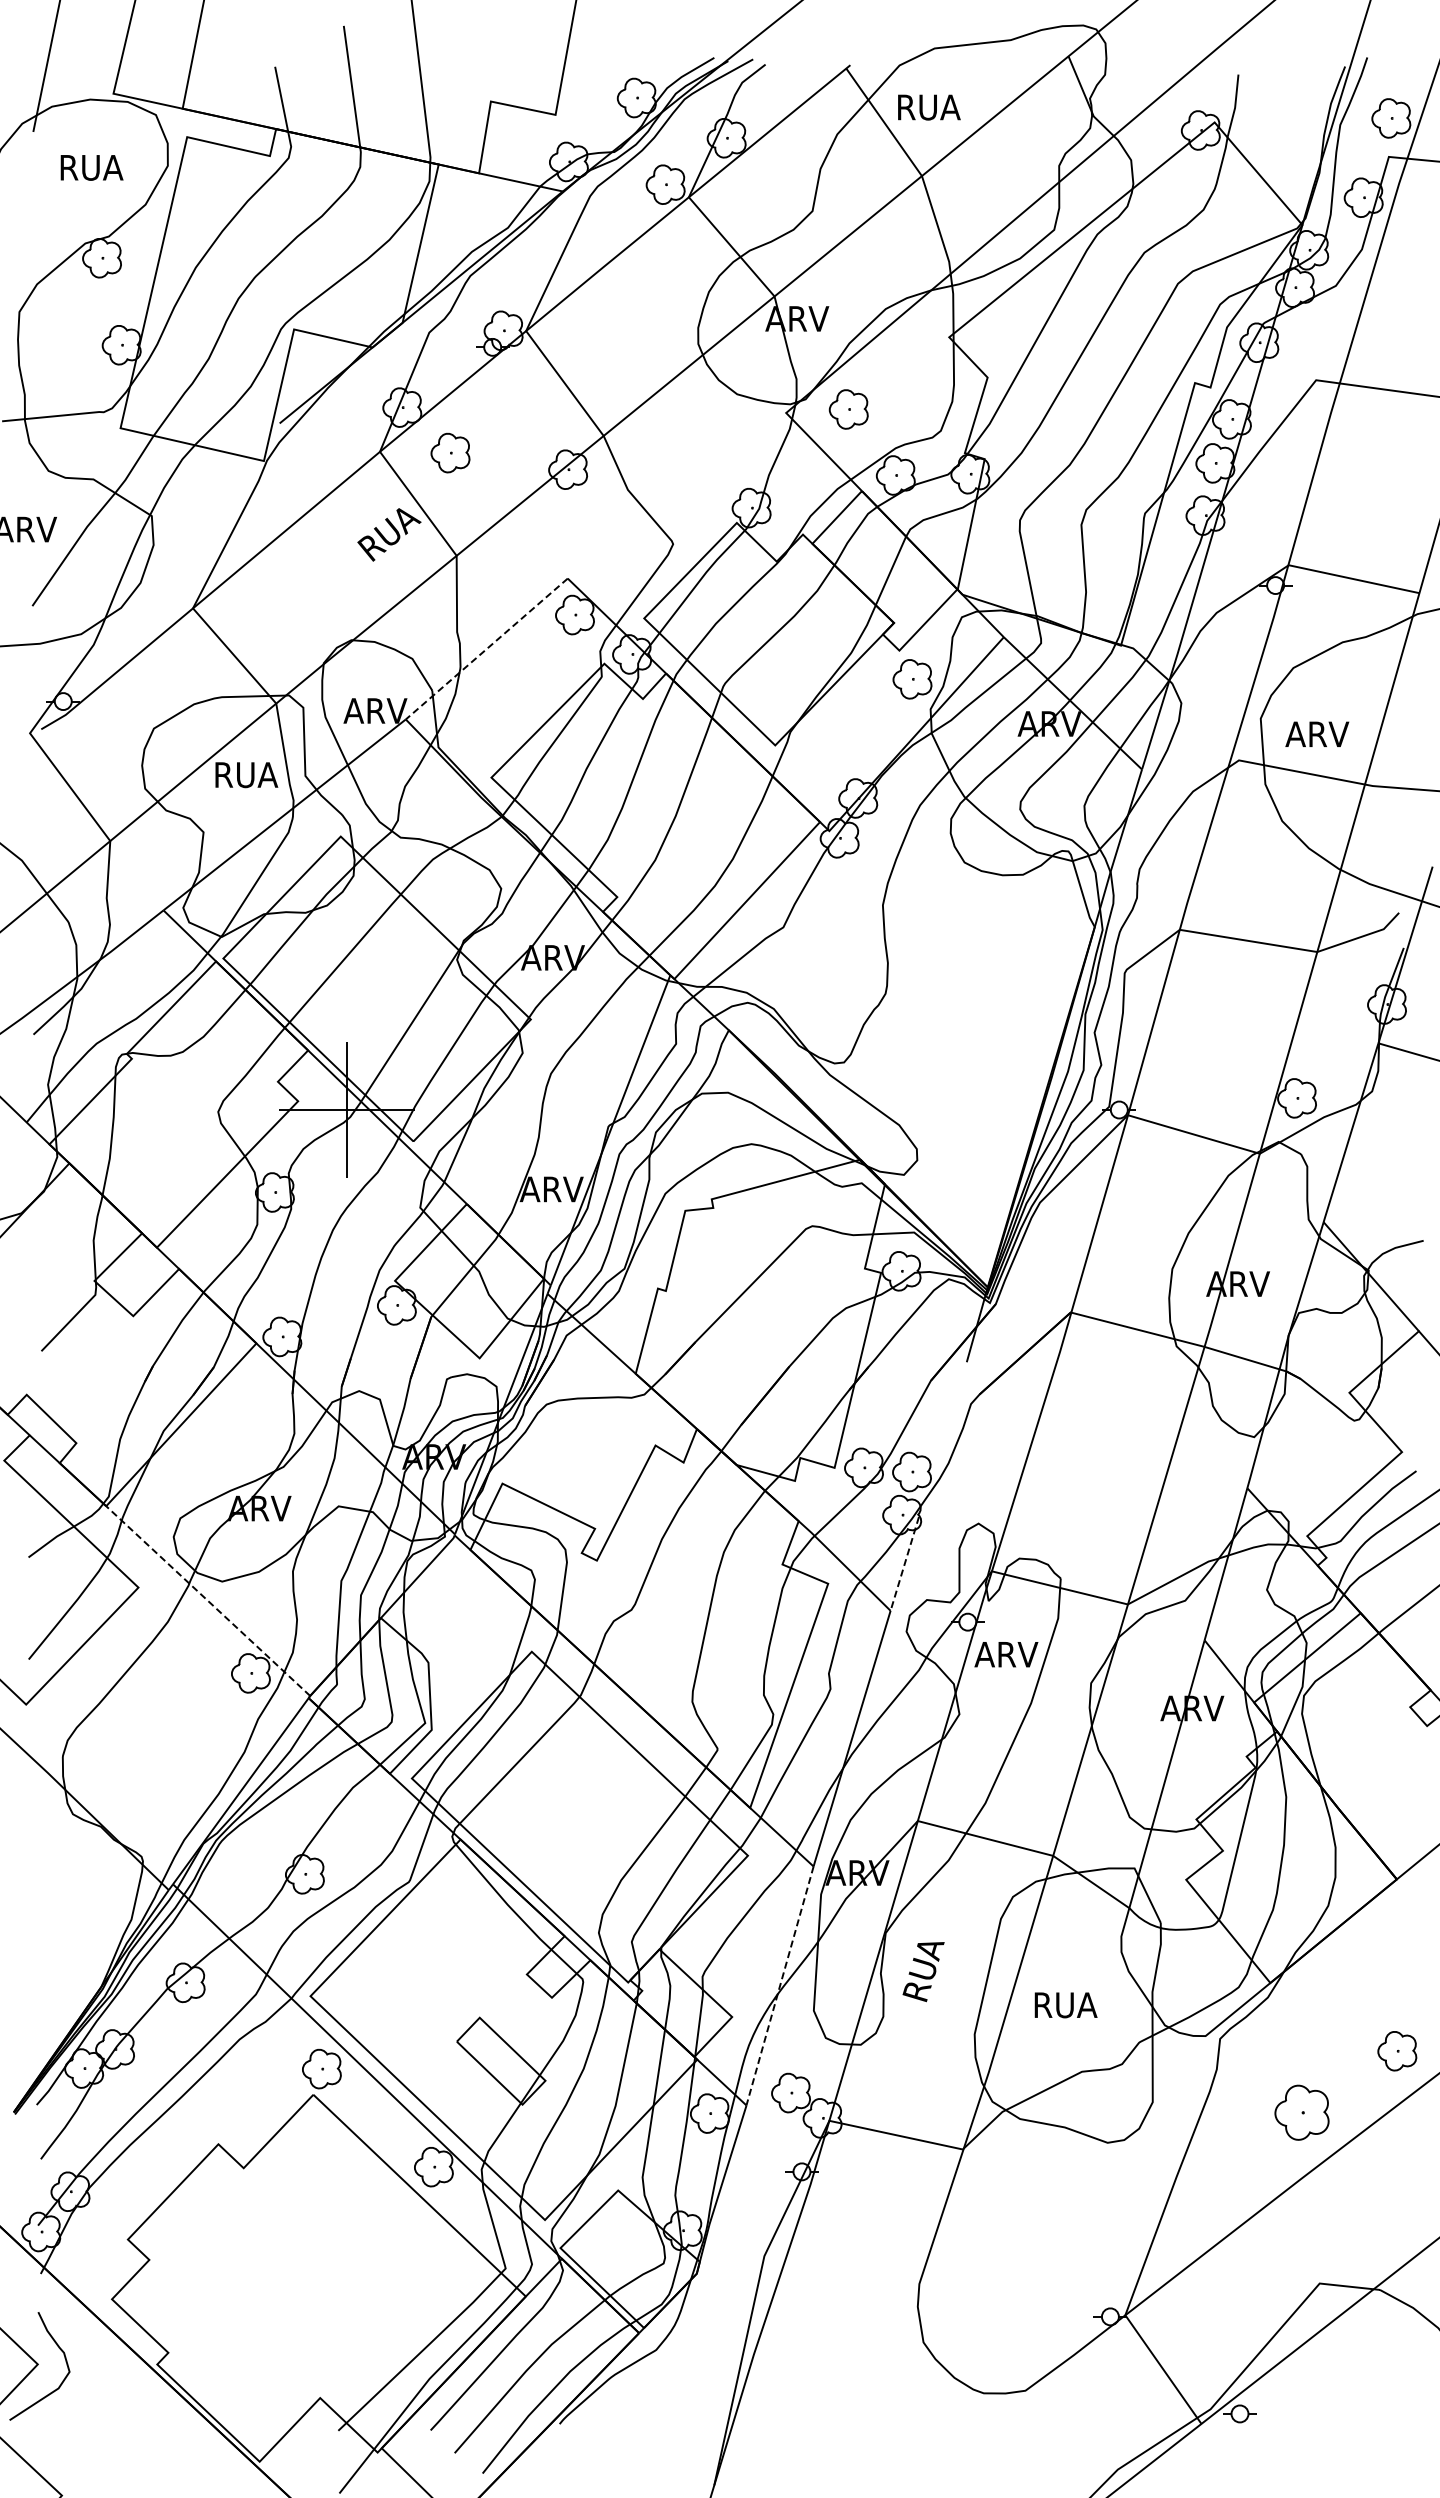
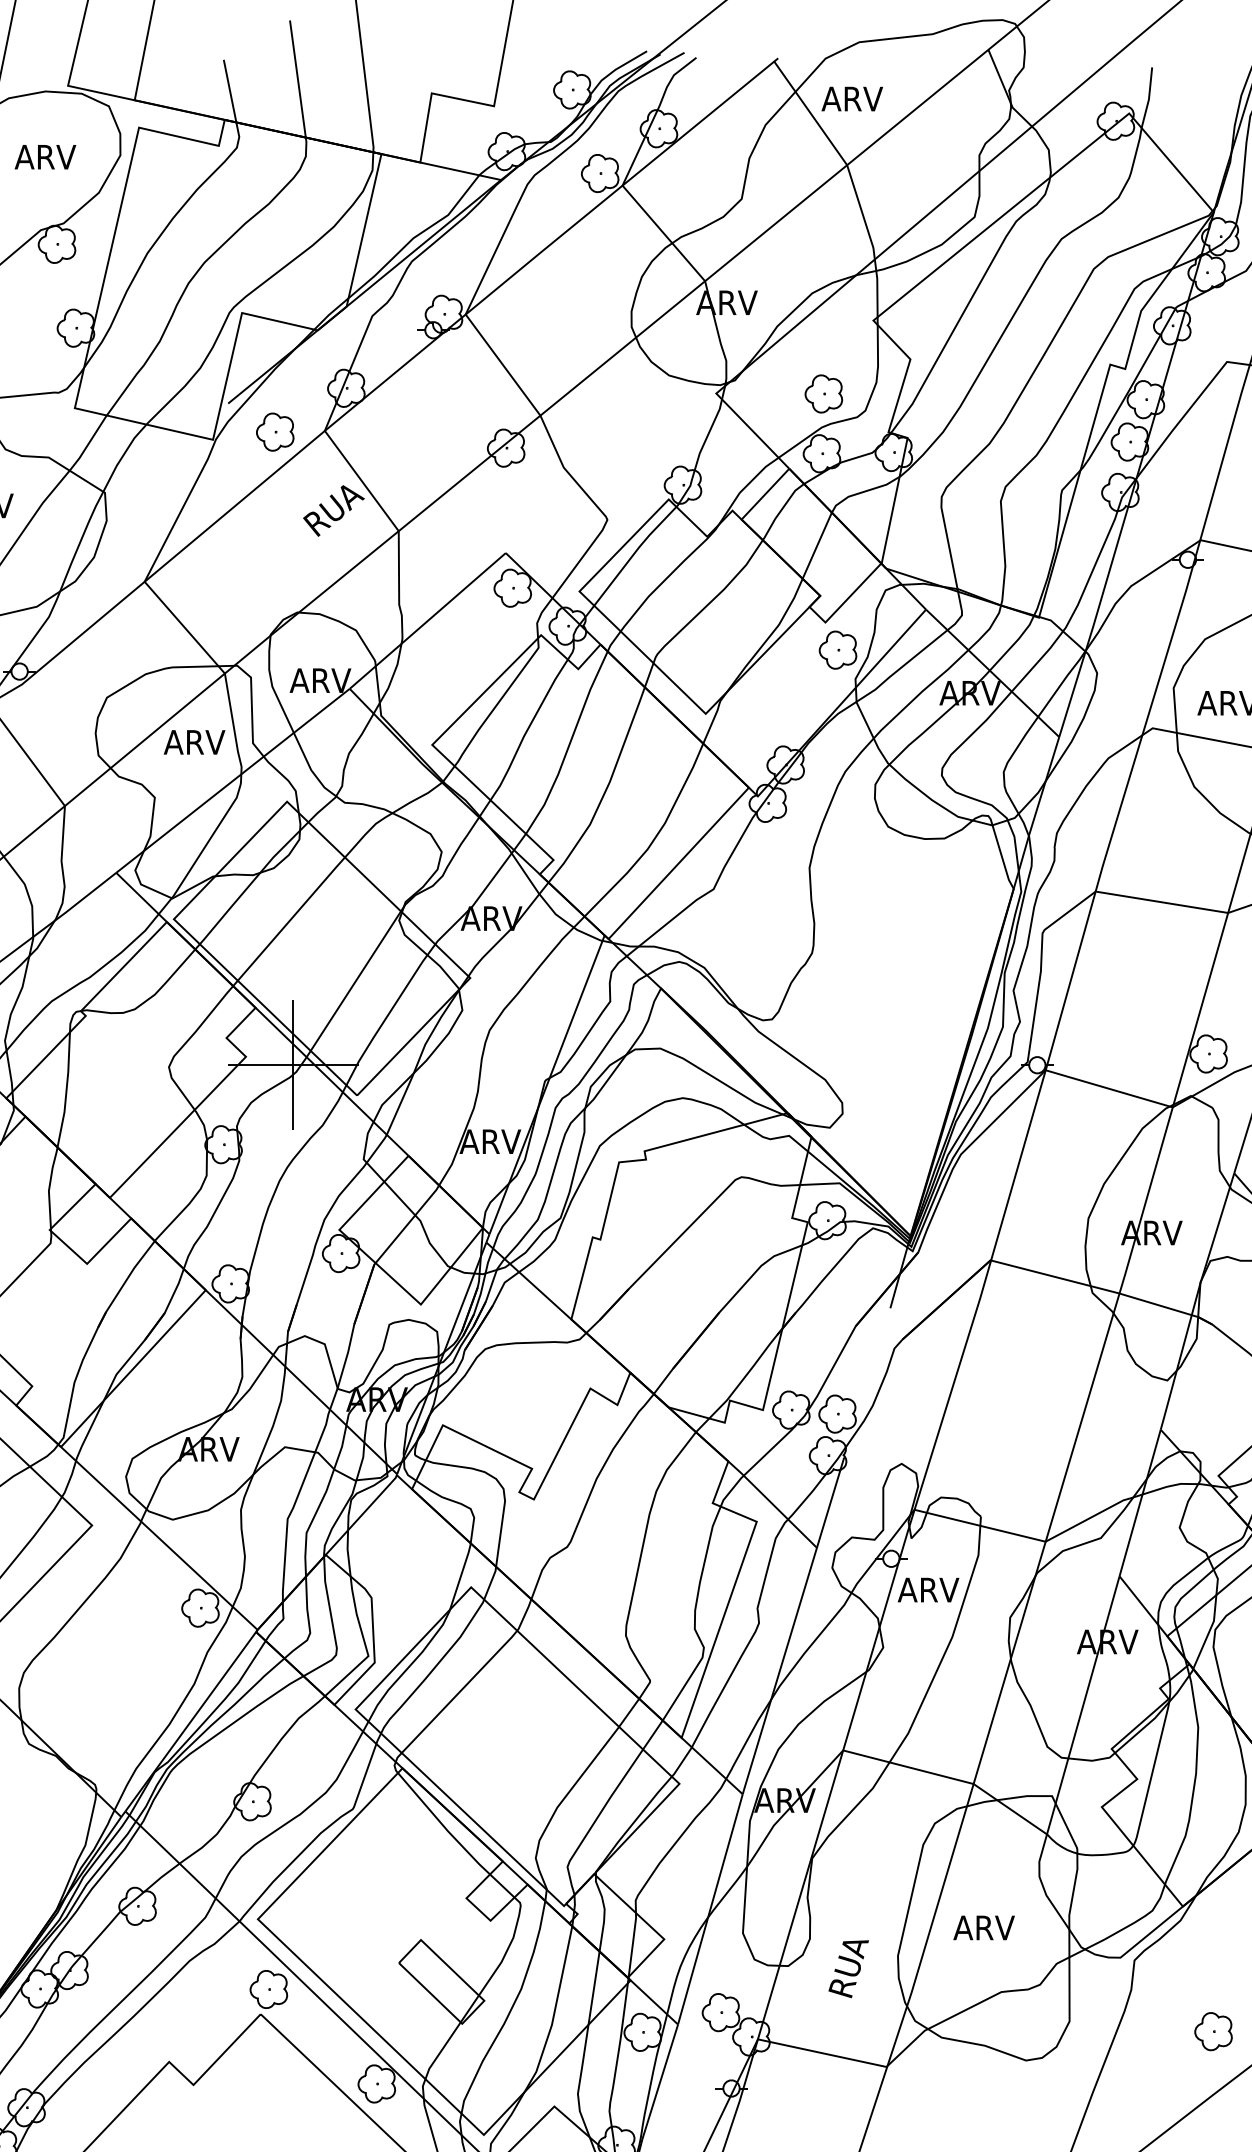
text: (927, 107) -> (852, 99), RUA -> ARV
text: (90, 167) -> (45, 156), RUA -> ARV
part: (848, 409) -> (823, 393), moved
part: (450, 452) -> (275, 431), moved
line: (486, 649) -> (427, 621), dashed -> solid
text: (245, 775) -> (195, 742), RUA -> ARV
line: (904, 1563) -> (830, 1502), dashed -> solid
line: (207, 1600) -> (158, 1537), dashed -> solid
text: (923, 1972) -> (848, 1969), moved
line: (779, 1986) -> (709, 1909), dashed -> solid
text: (1064, 2005) -> (984, 1928), RUA -> ARV
part: (1302, 2112) -> (1213, 2031), size x0.71

